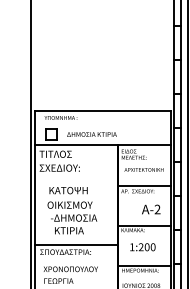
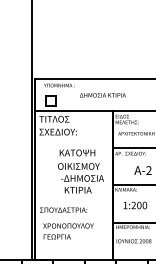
text: (91, 134) -> (102, 95), moved
text: (72, 210) -> (81, 171), moved
line: (76, 245) -> (73, 203), removed

